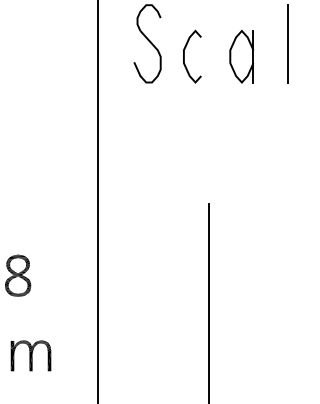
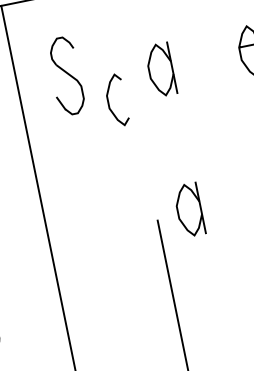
line: (288, 43) -> (203, 47), removed
curve: (184, 56) -> (108, 101), moved
part: (241, 199) -> (188, 210), added

